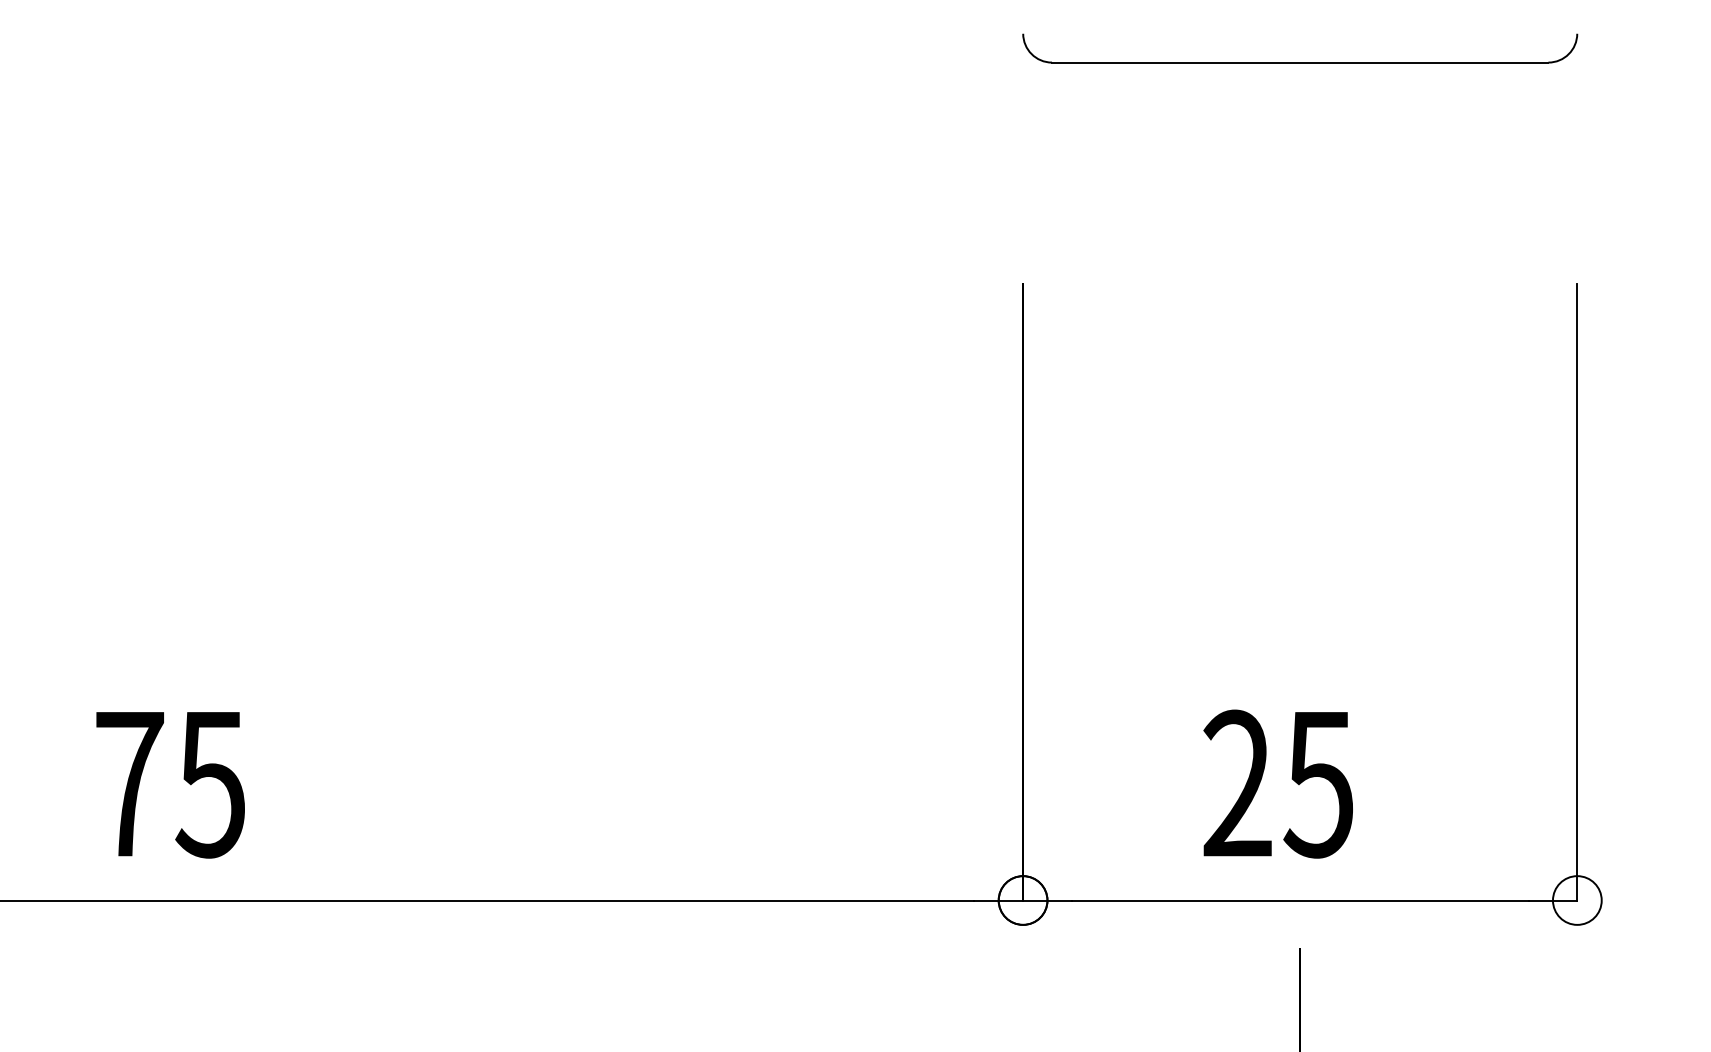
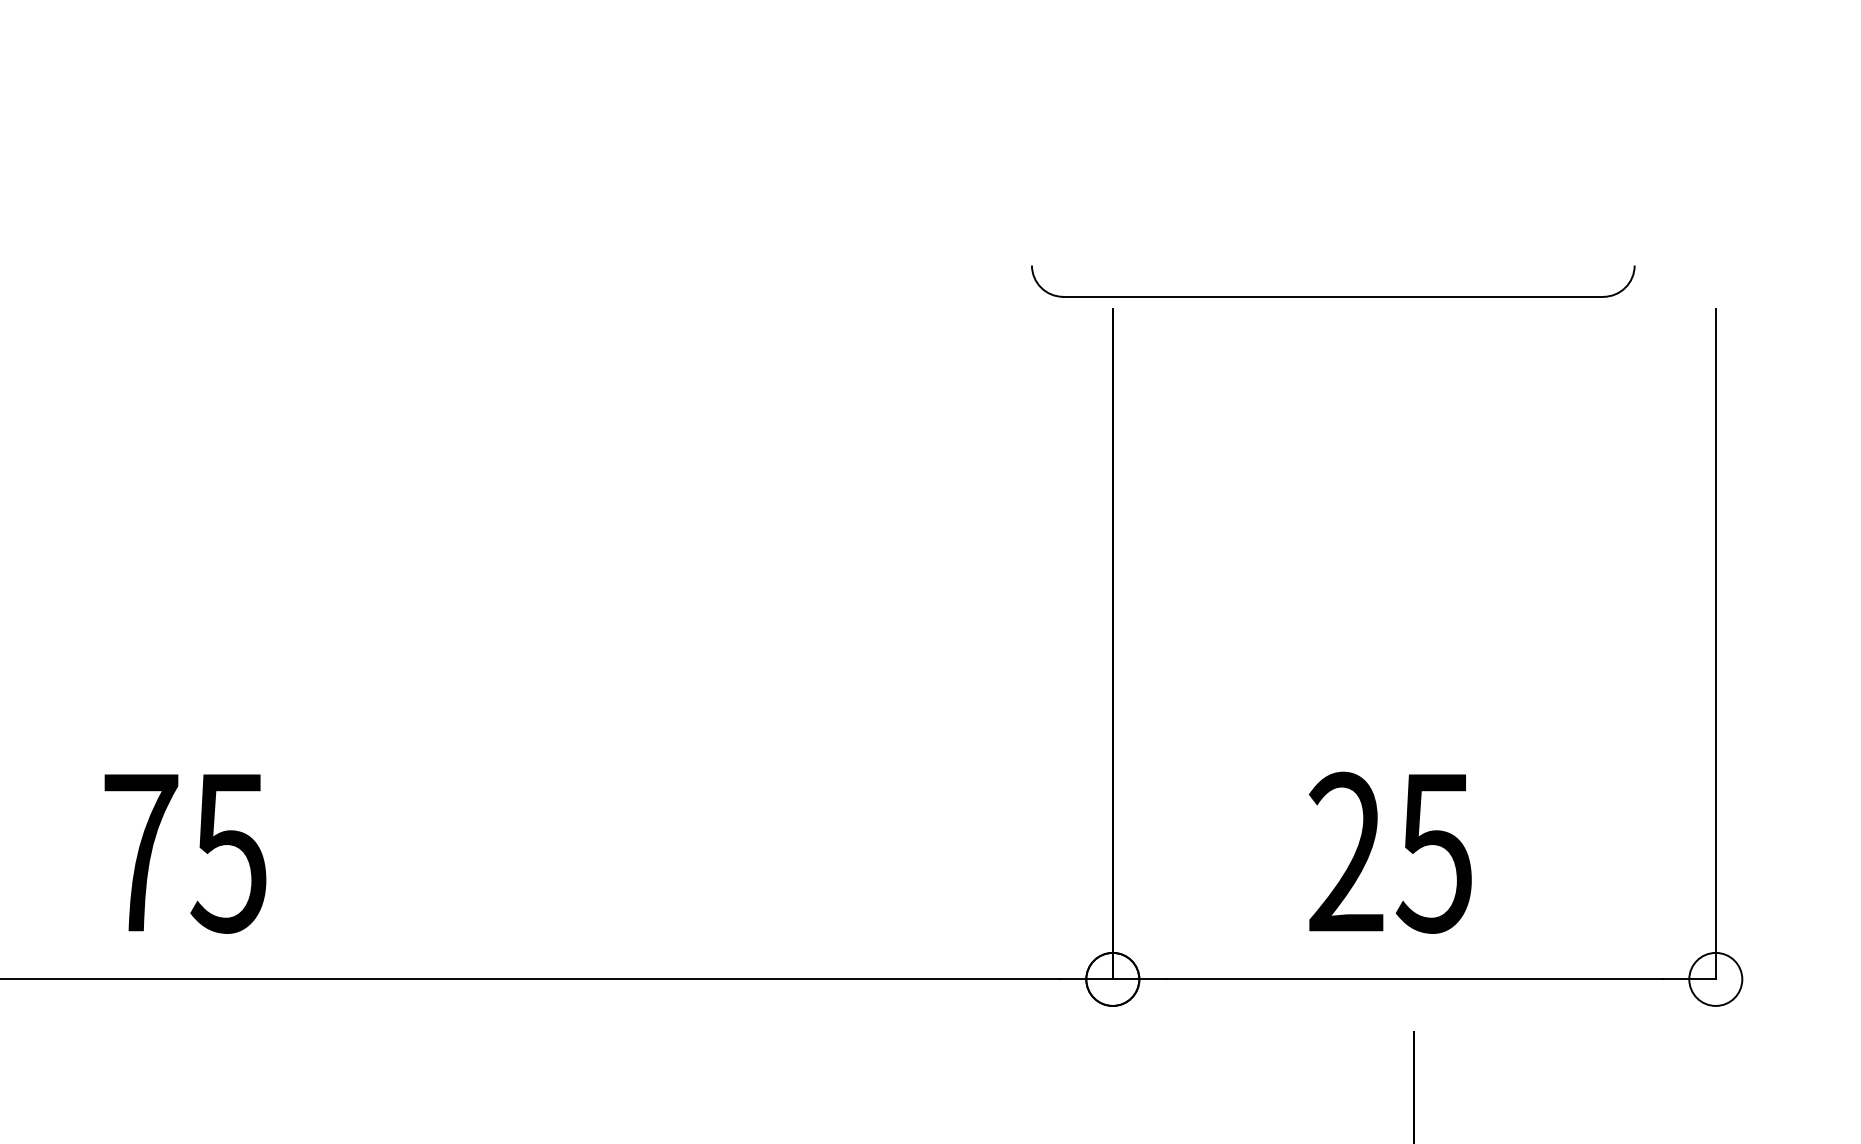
part: (1300, 62) -> (1333, 296), moved

